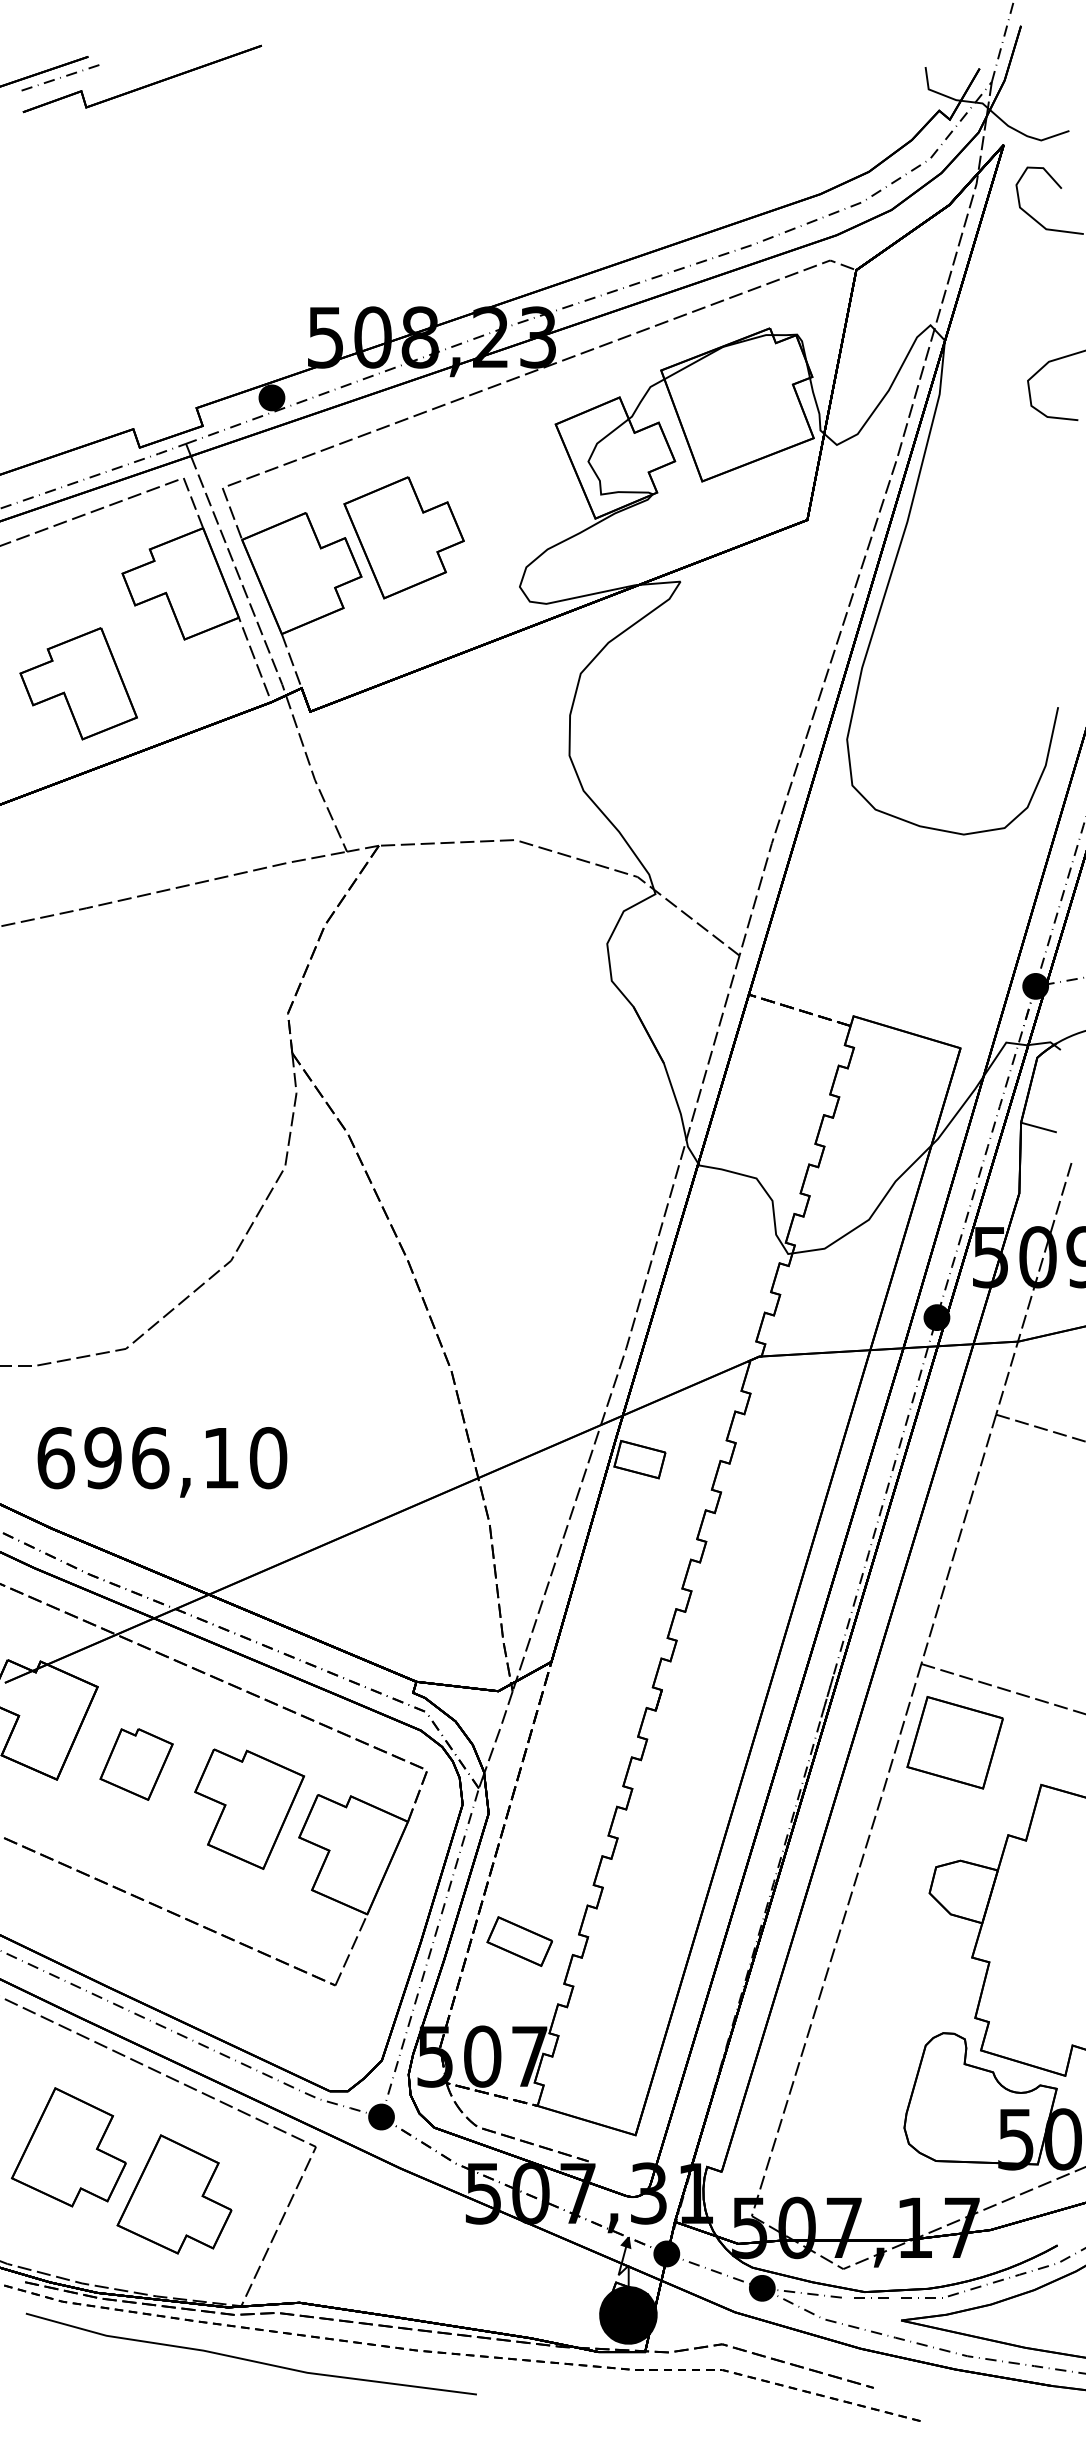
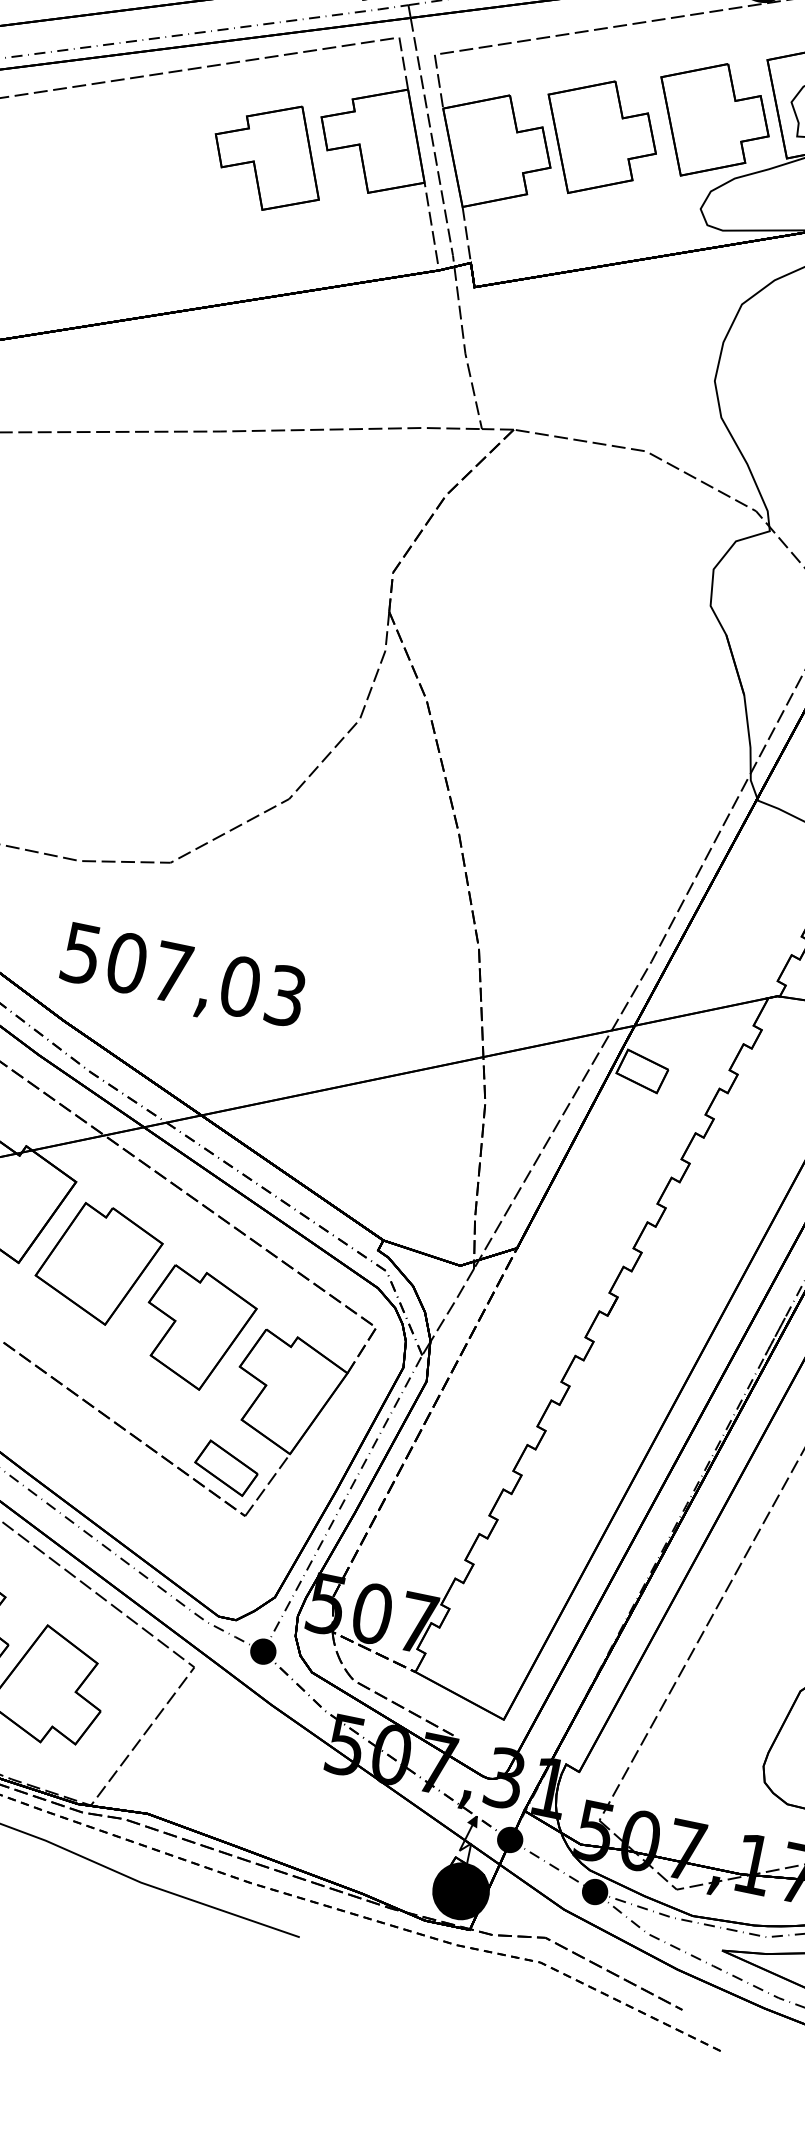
part: (512, 496) -> (711, 120), added
part: (78, 683) -> (269, 155), moved
text: (162, 1458) -> (183, 975), 696,10 -> 507,03
part: (136, 1764) -> (98, 1264), size x1.67
part: (519, 1941) -> (226, 1468), moved

